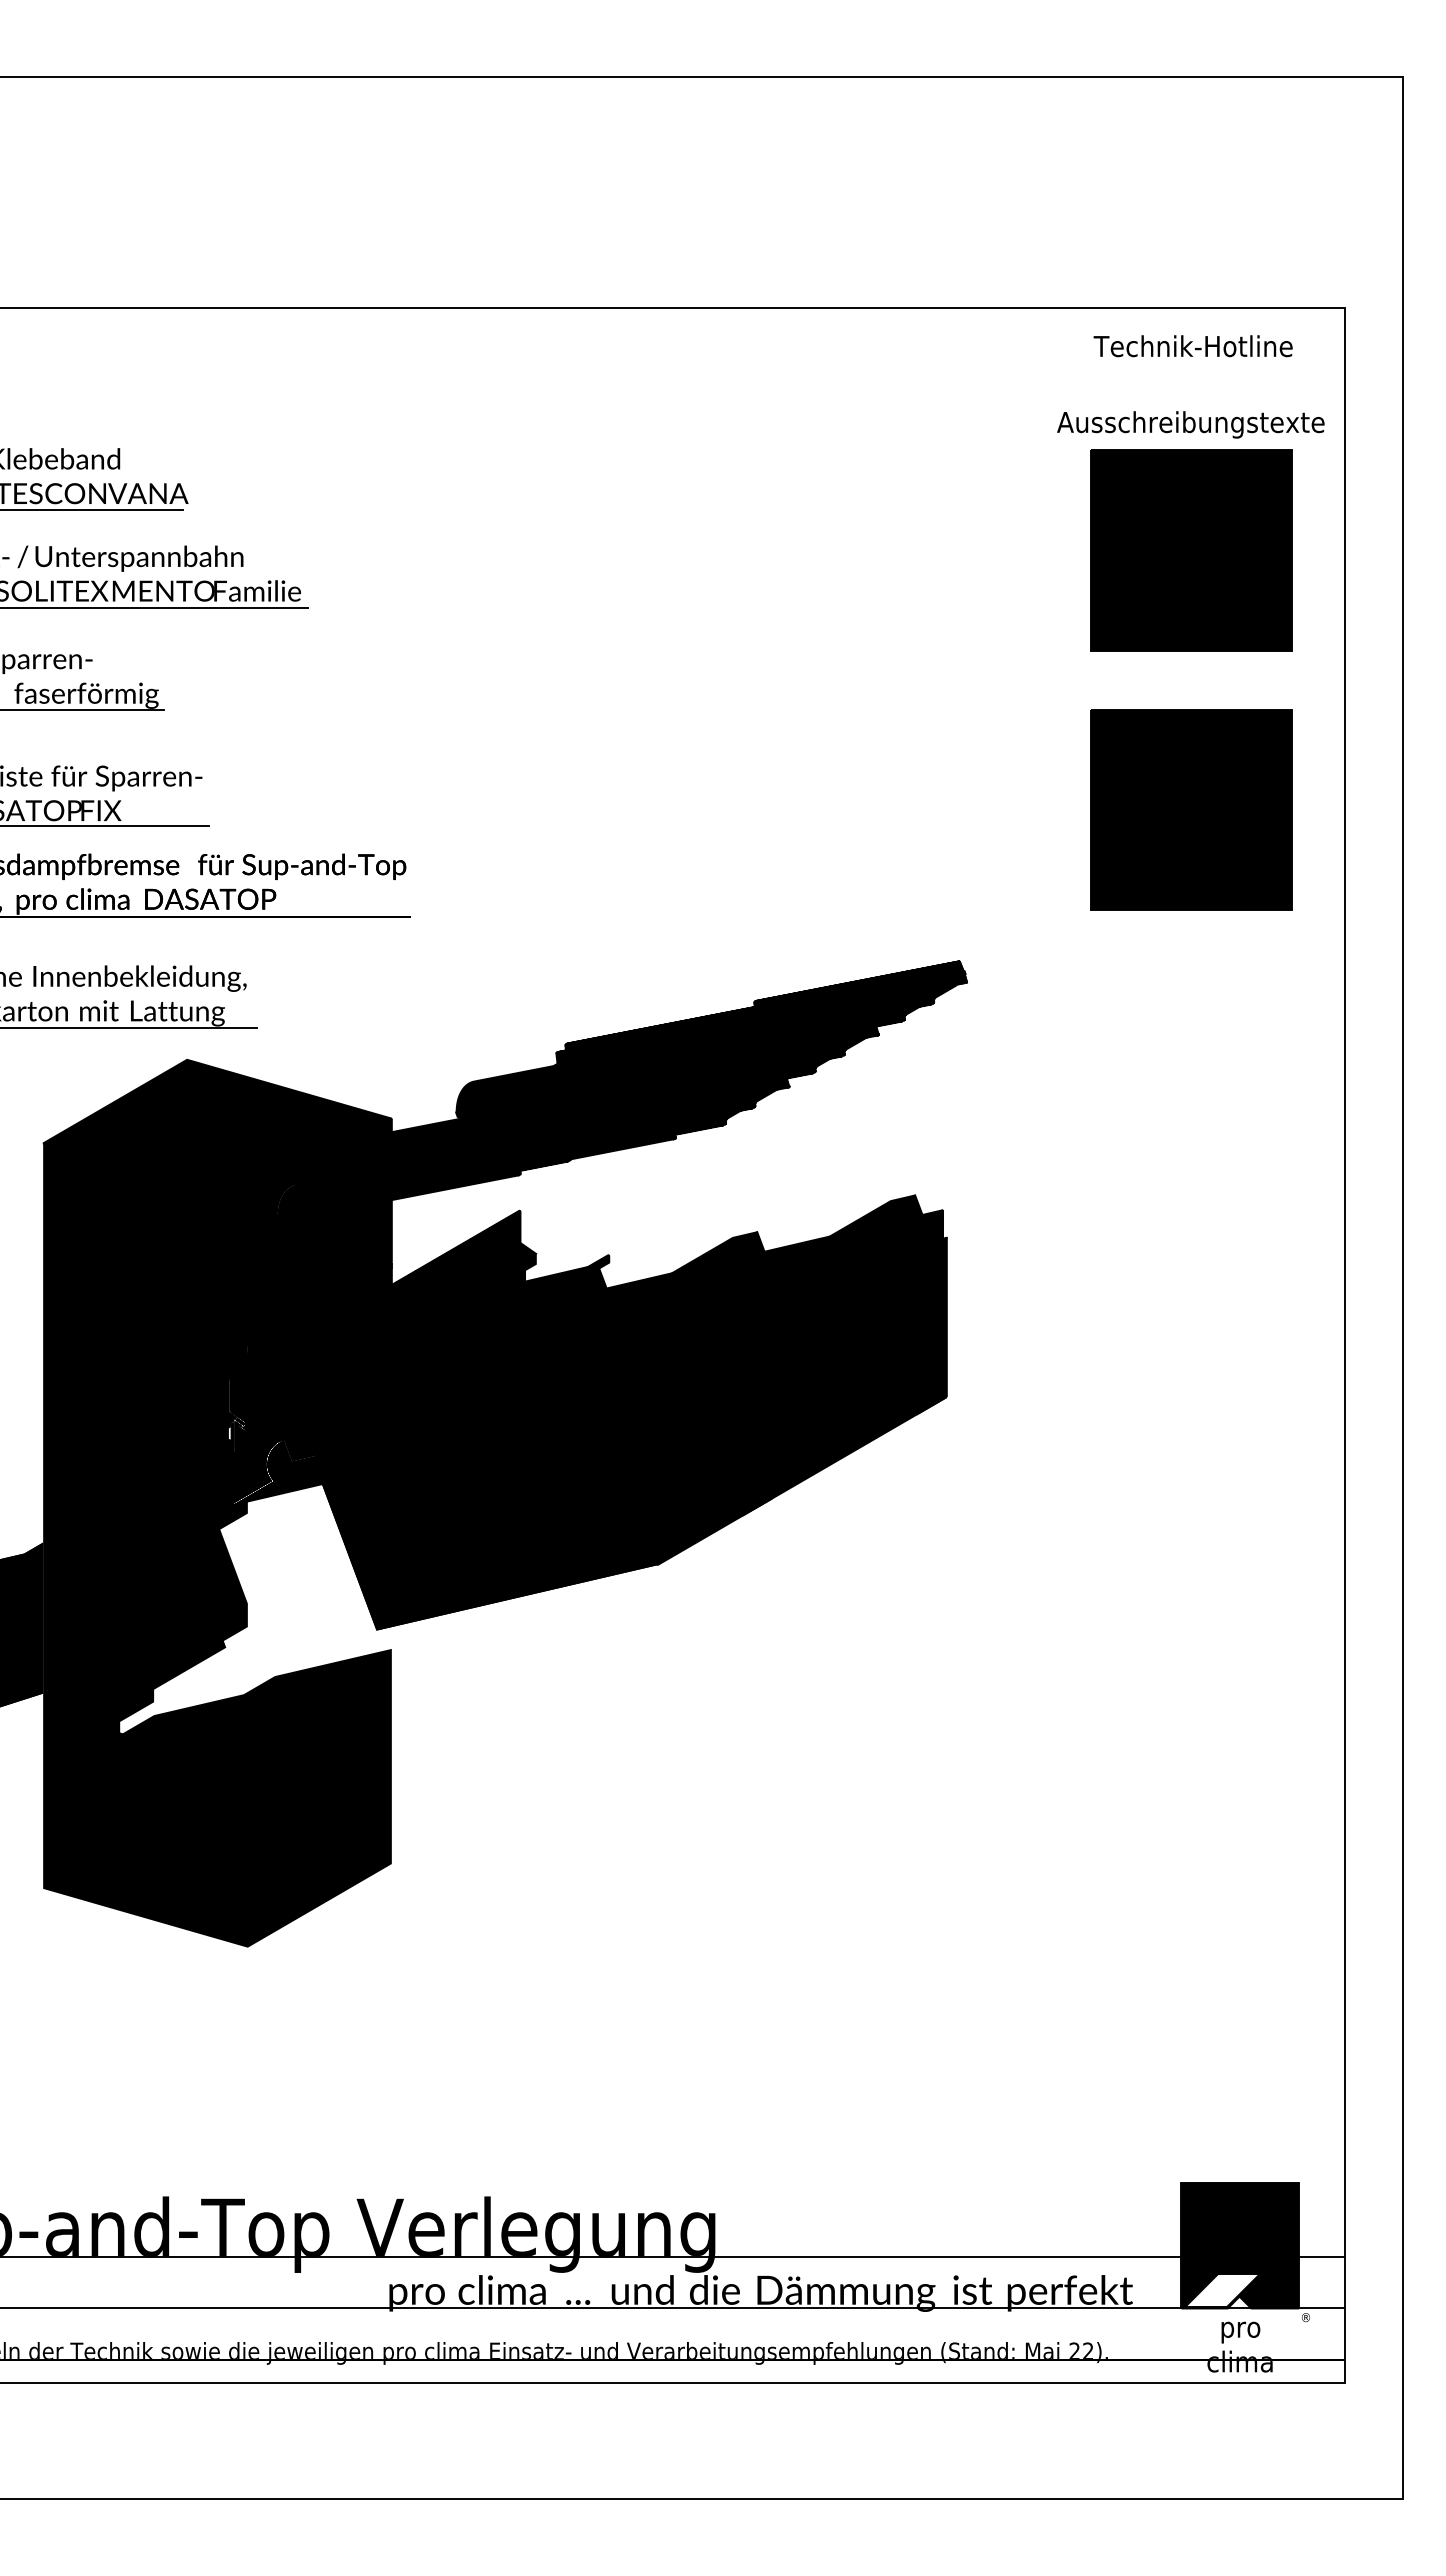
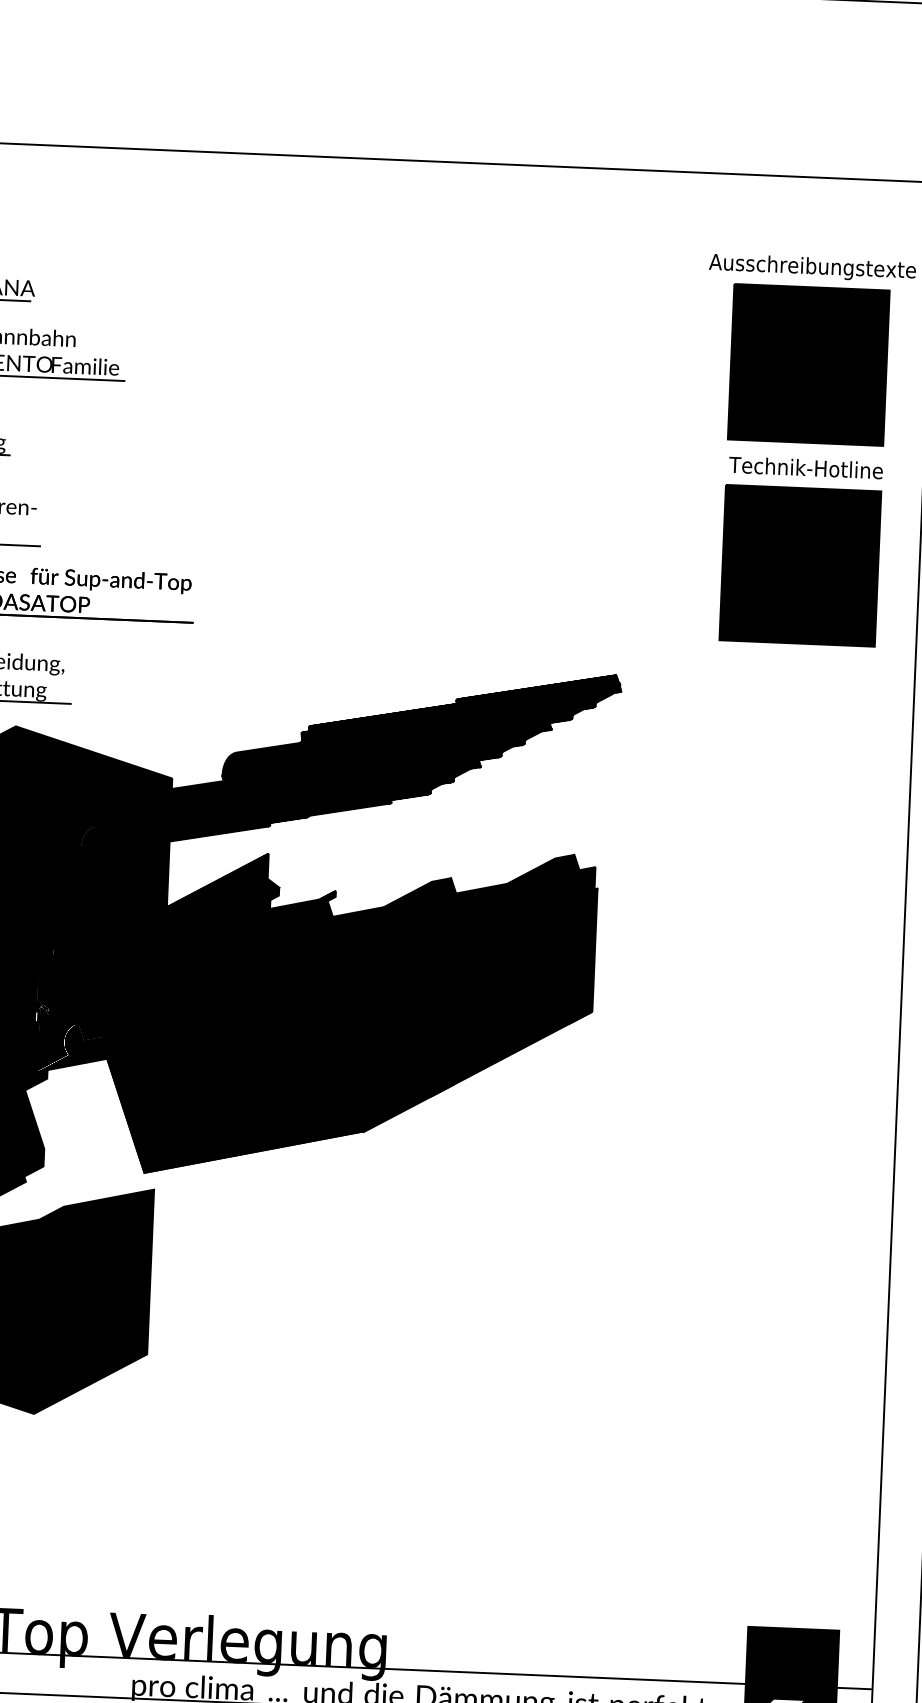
text: (1192, 346) -> (805, 468), moved

